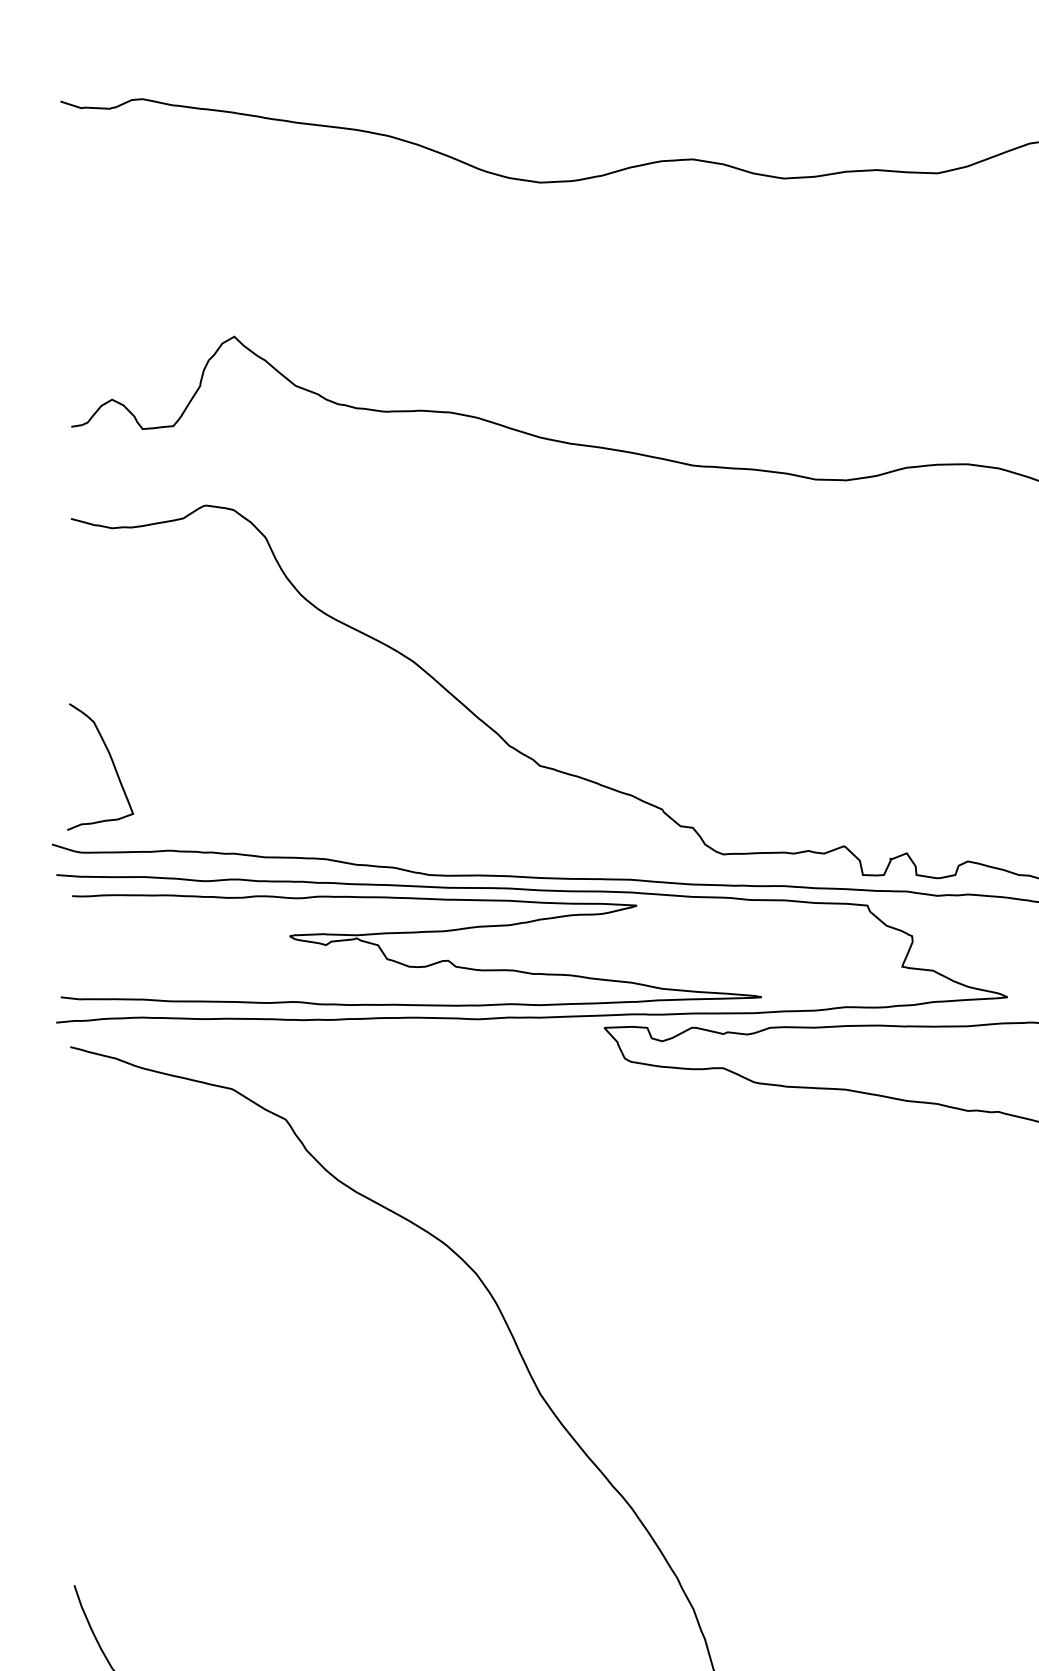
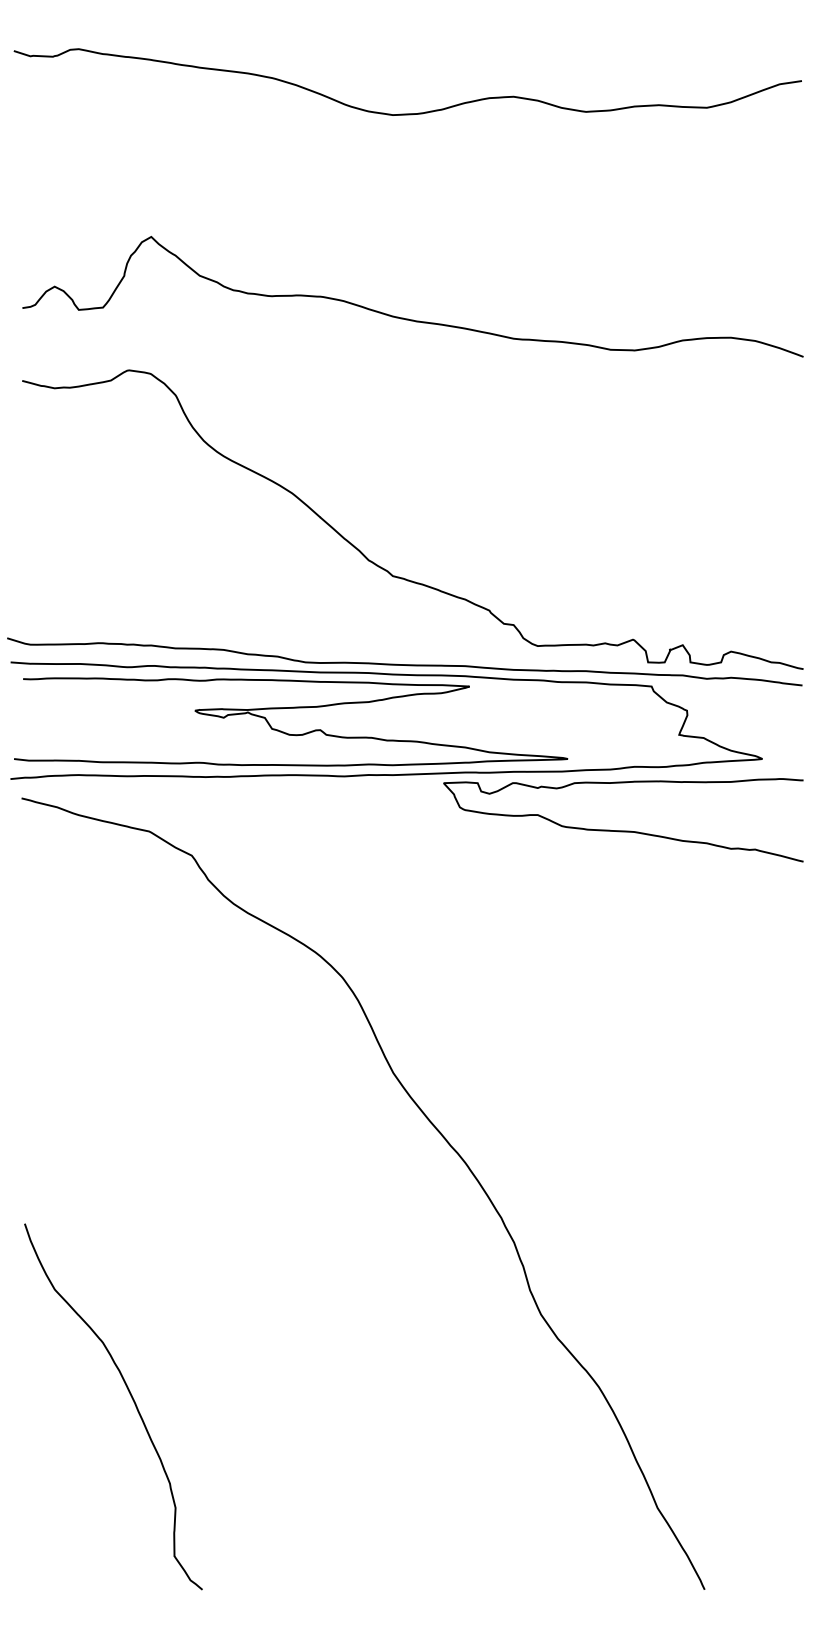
curve: (111, 763) -> (54, 574), removed

